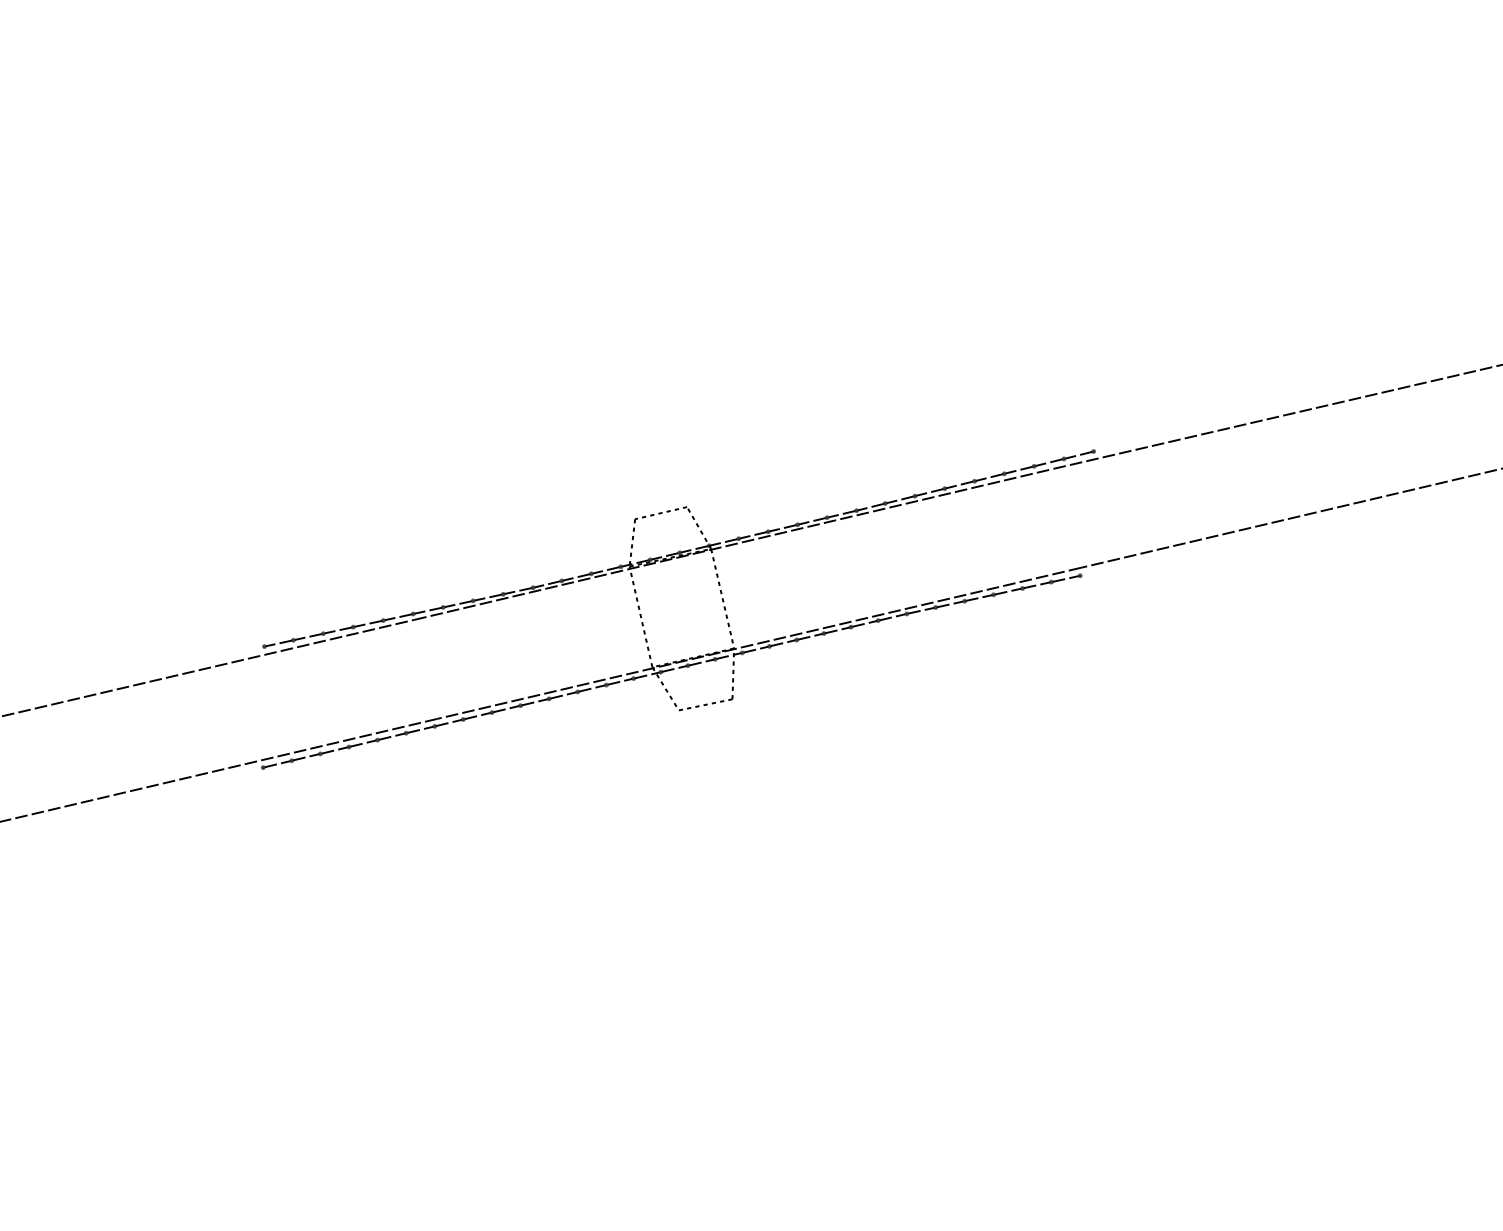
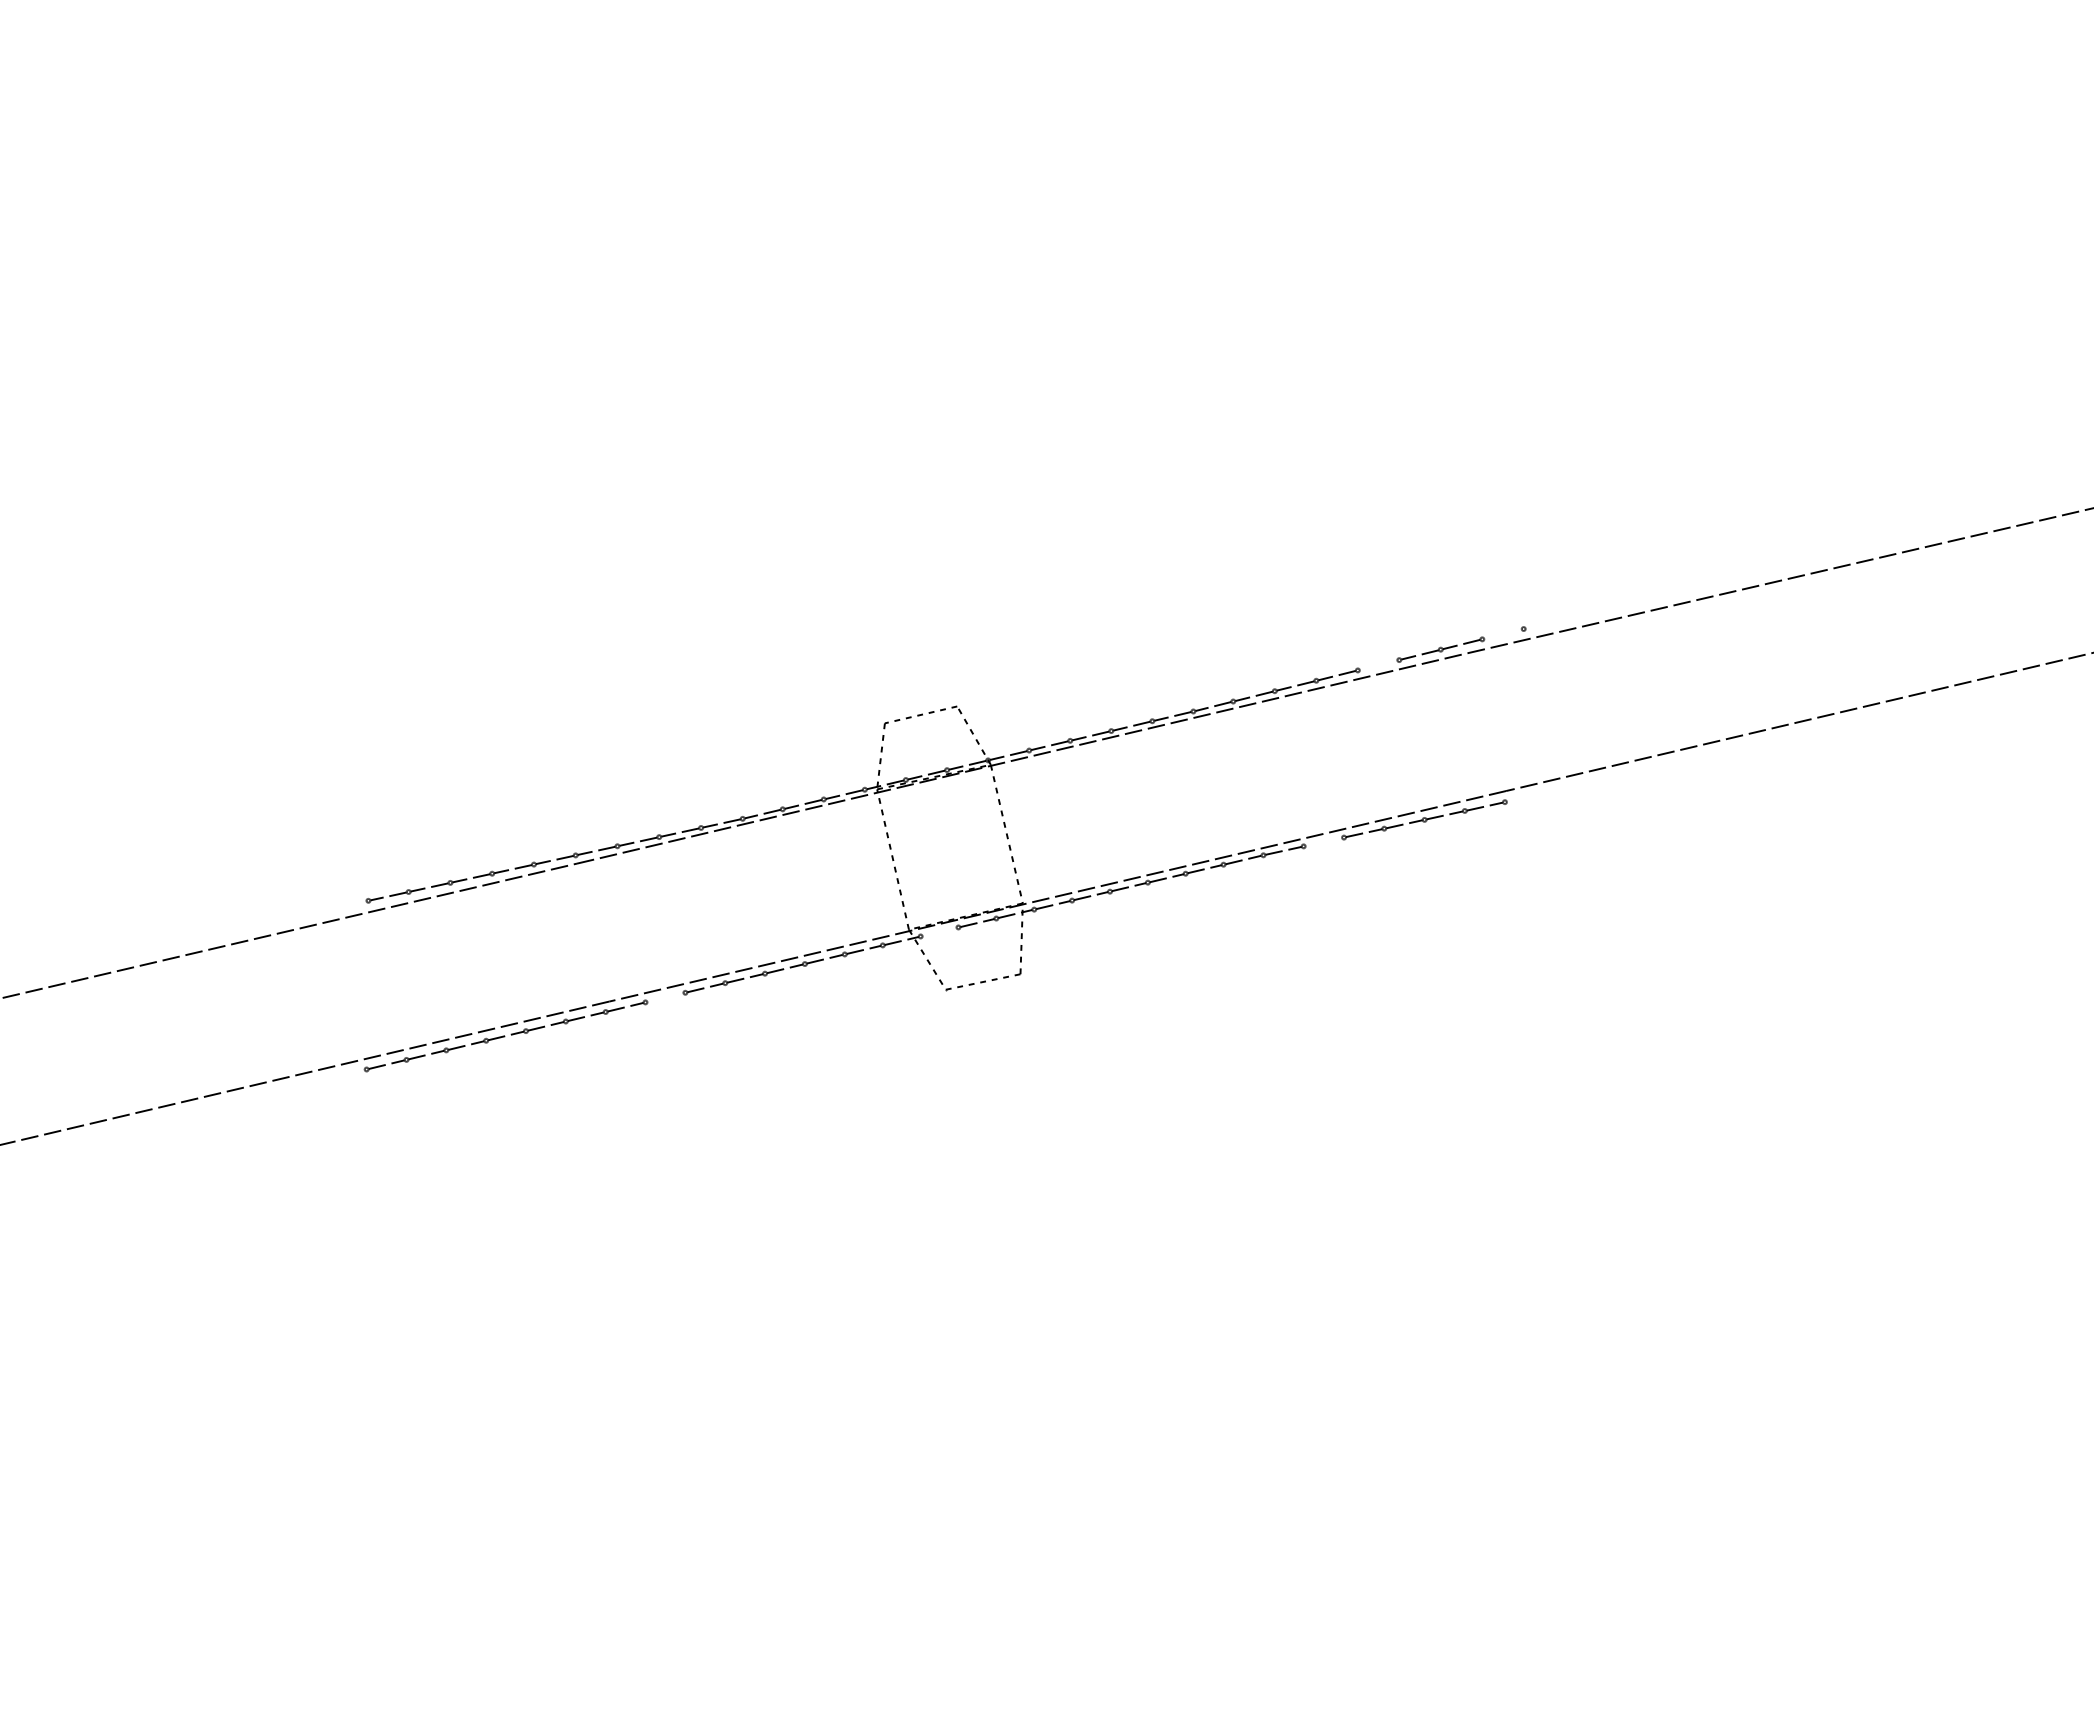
line: (1078, 454) -> (1502, 633), removed
line: (989, 476) -> (1378, 664), removed
line: (949, 604) -> (1323, 842), removed
line: (674, 668) -> (939, 931), removed
line: (477, 715) -> (665, 997), removed

